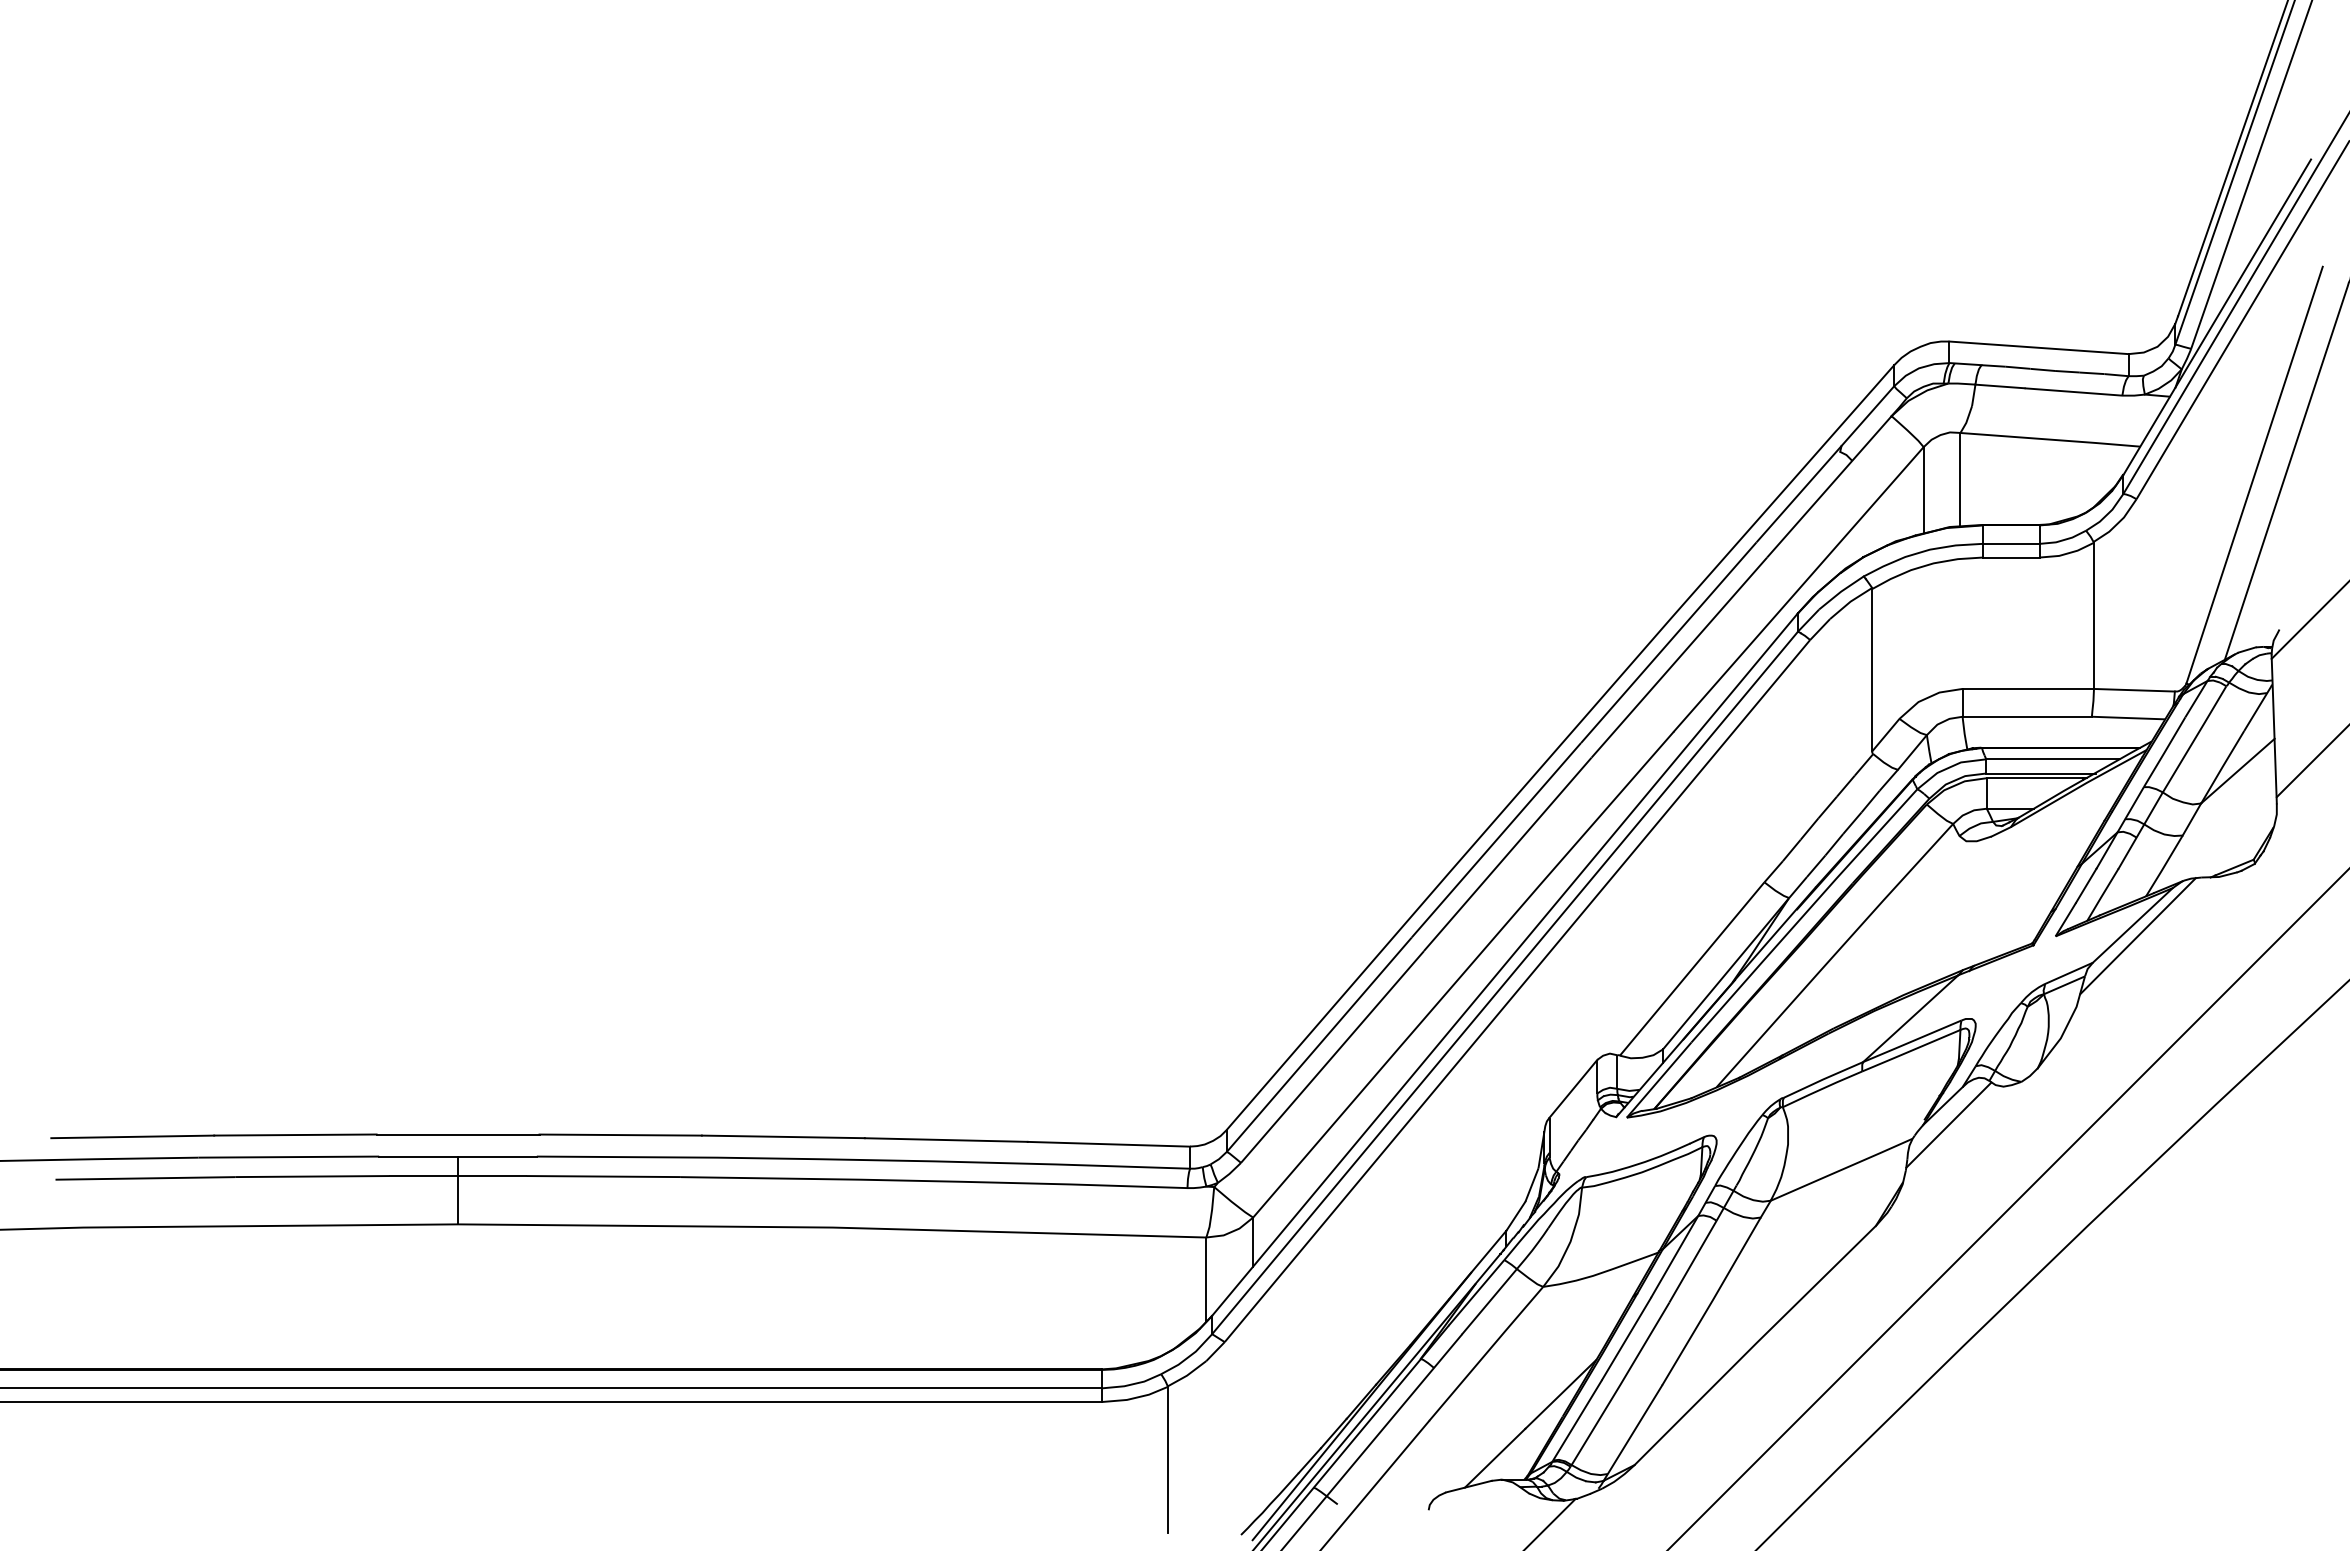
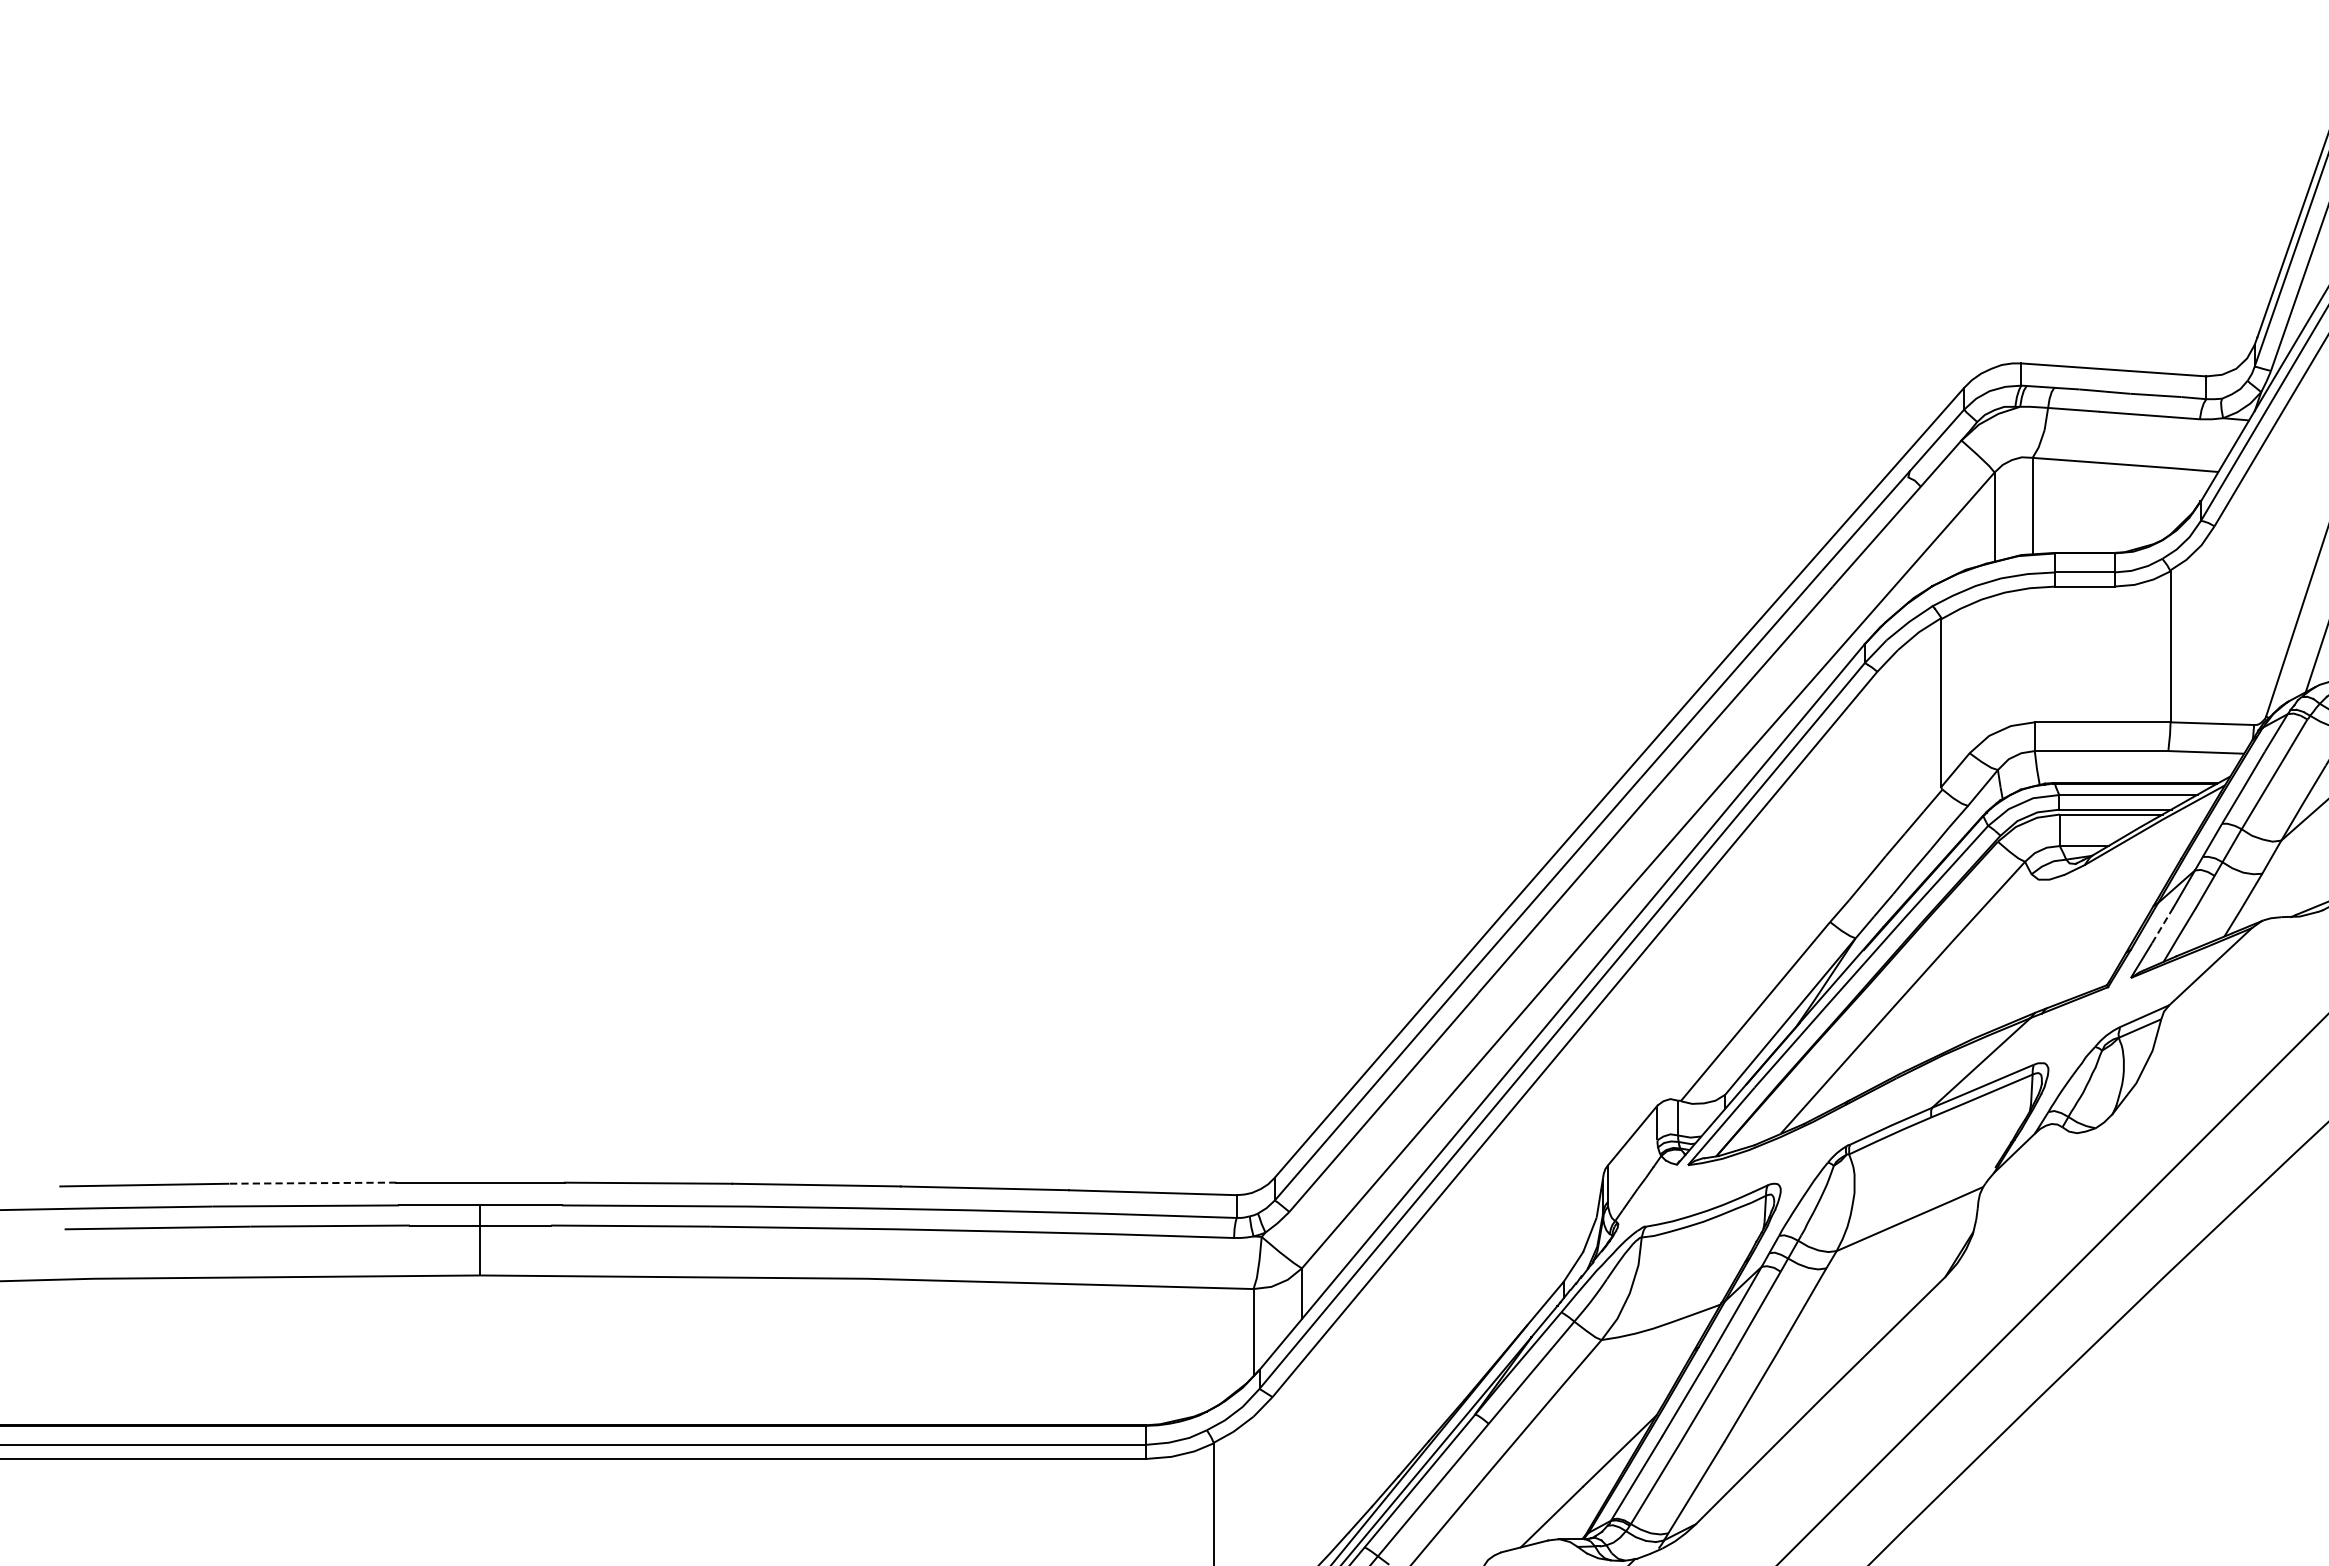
line: (2086, 885) -> (2162, 925), solid -> dashed
line: (2137, 936) -> (2215, 978), removed
line: (1948, 1124) -> (2020, 1172), removed
line: (294, 1135) -> (311, 1183), solid -> dashed

